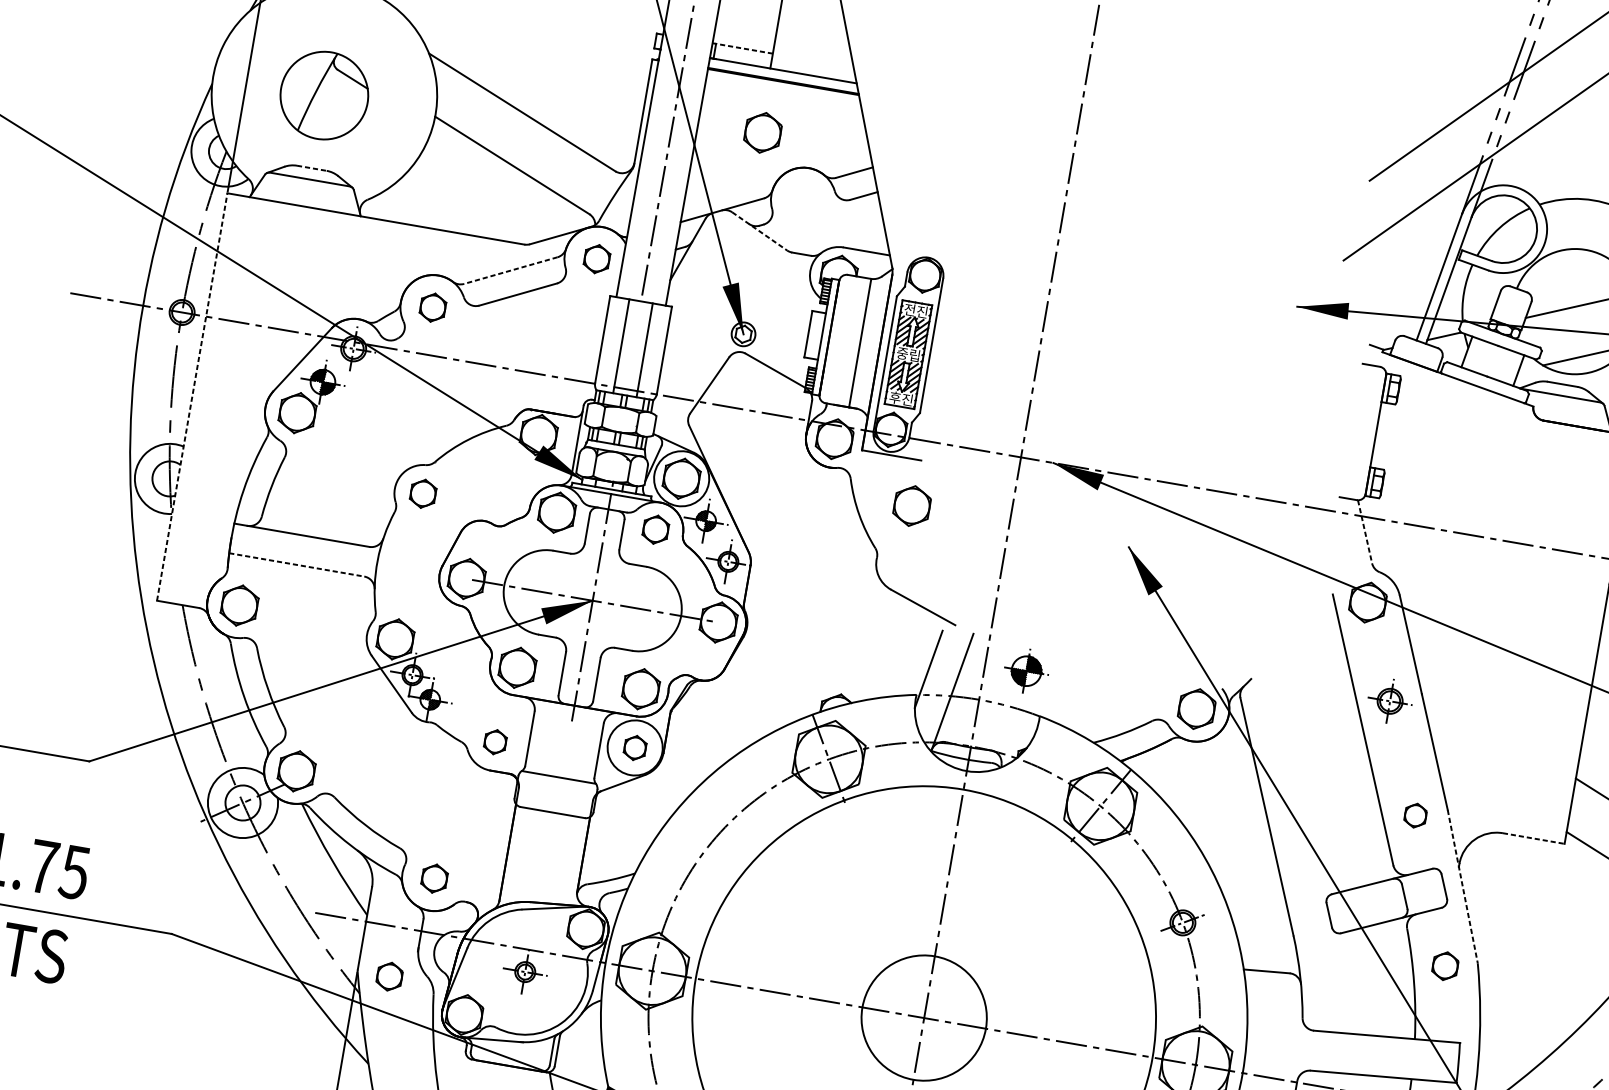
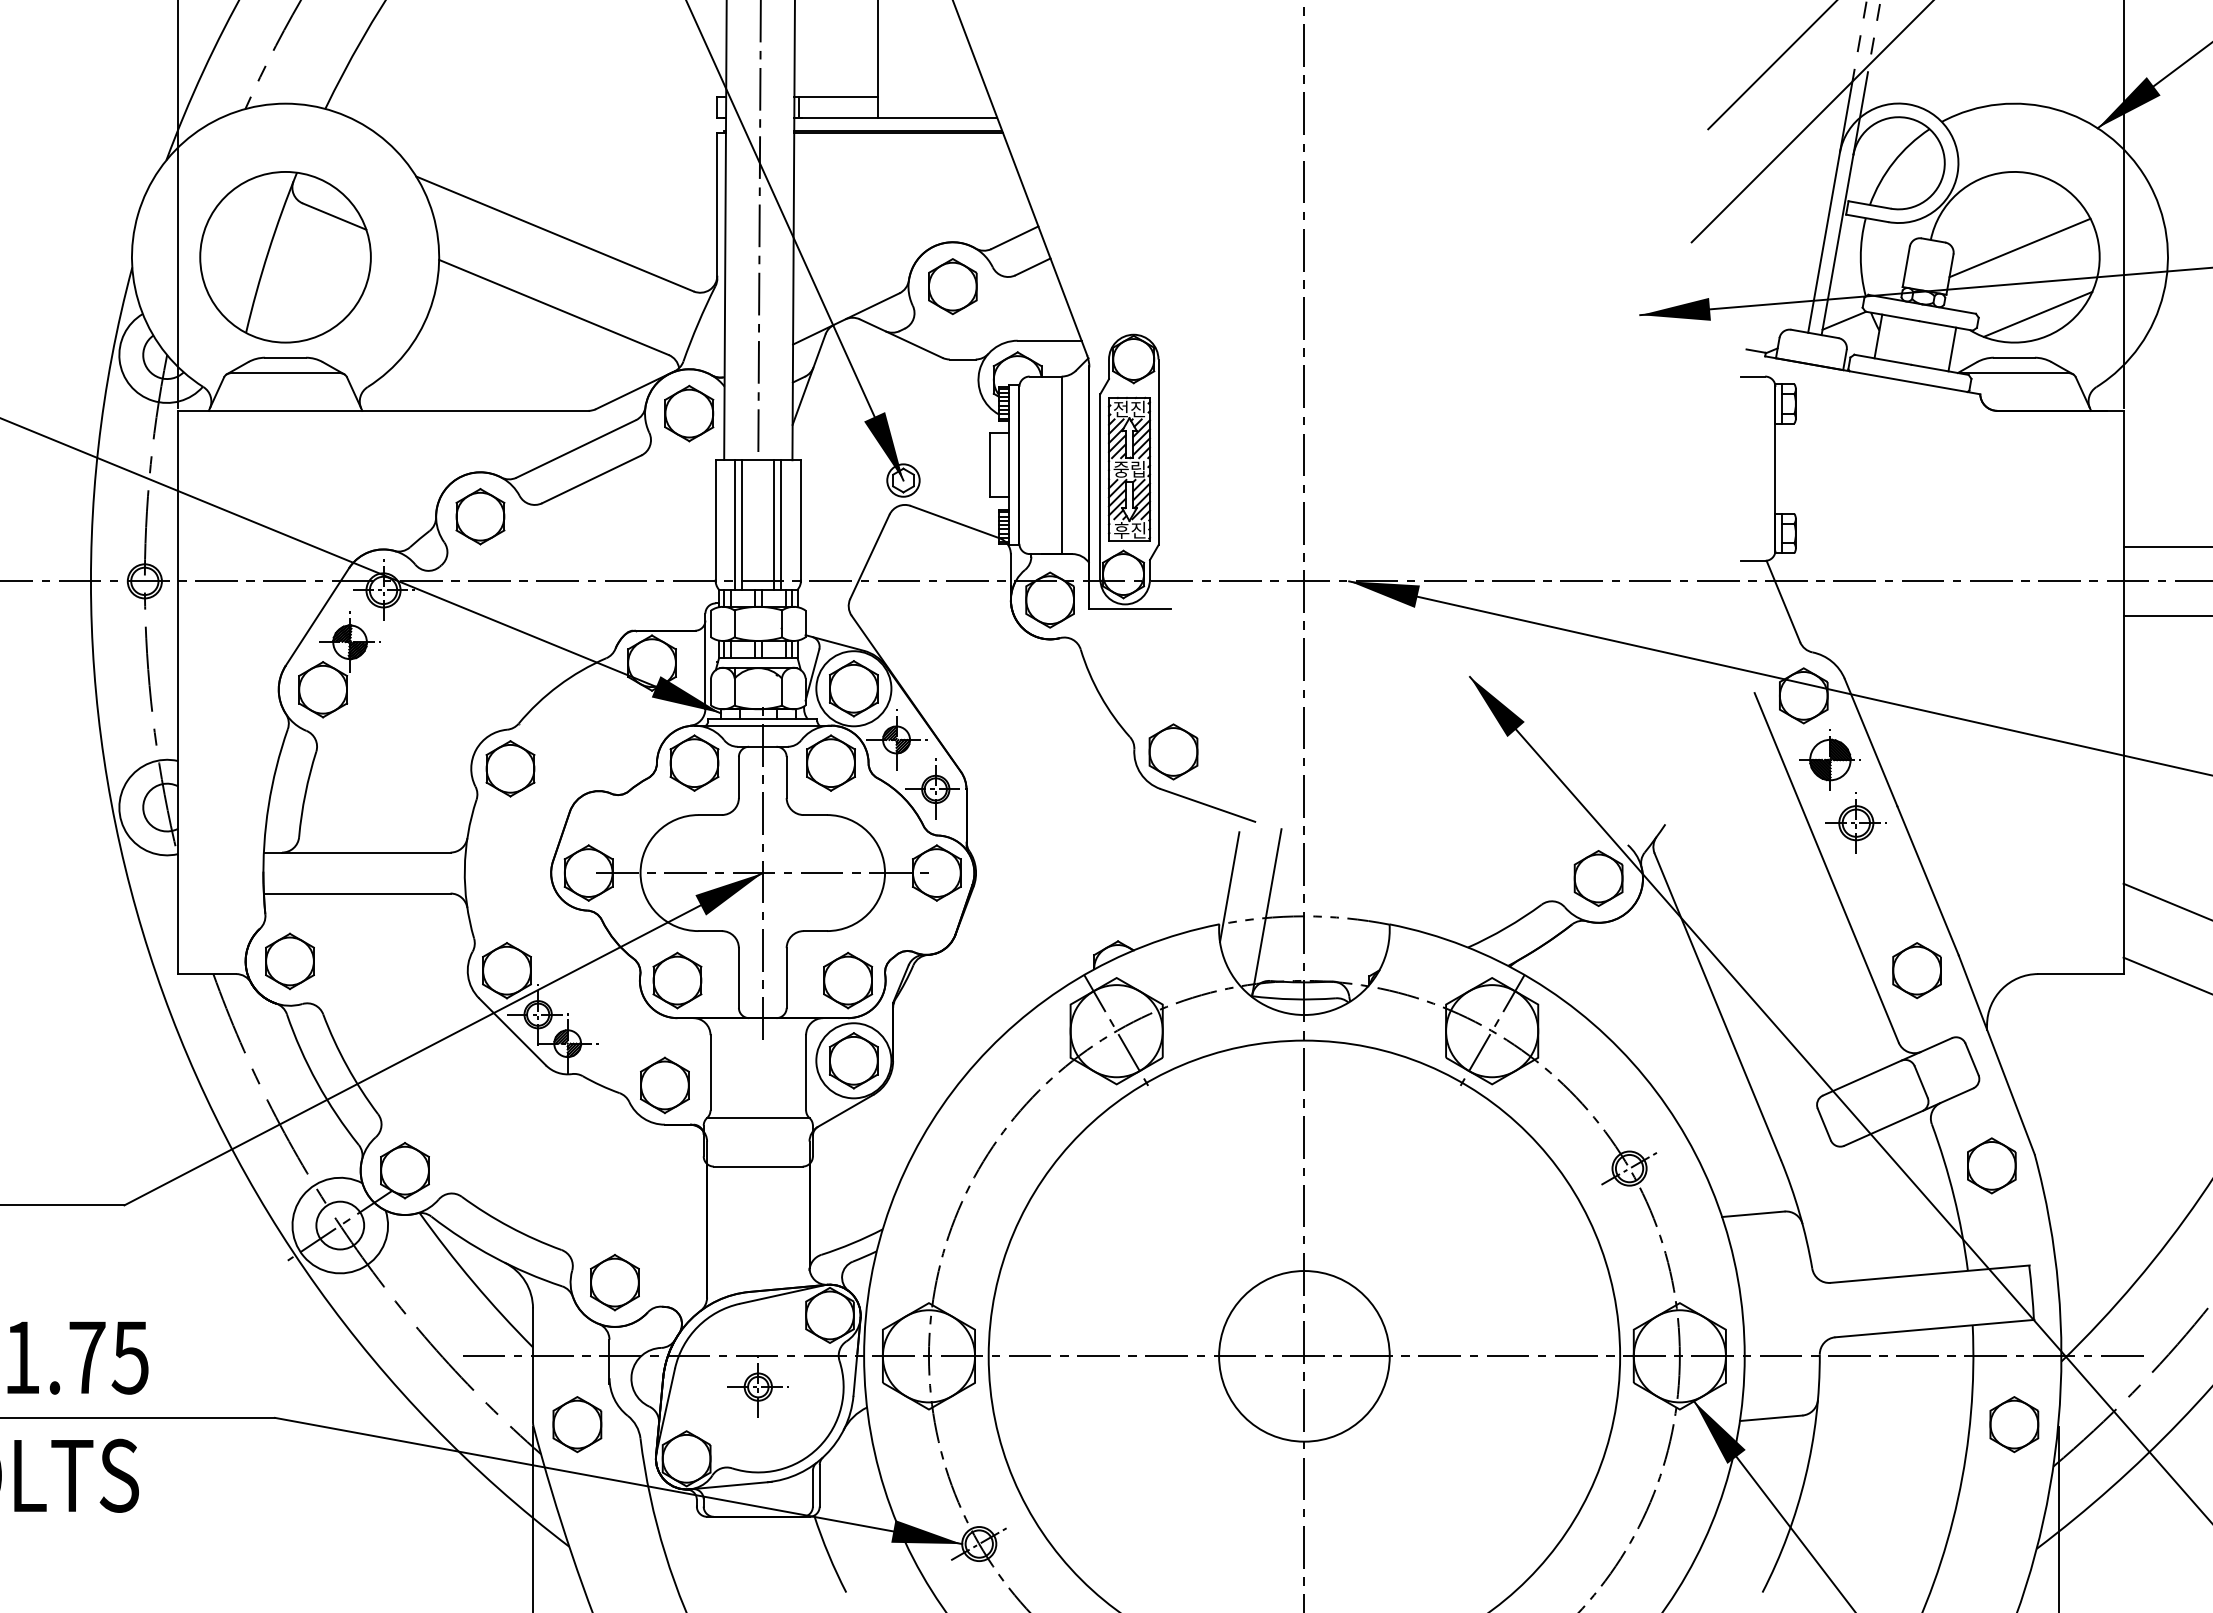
line: (742, 48) -> (836, 97), dashed -> solid
part: (324, 95) -> (285, 257), size x1.43
part: (762, 132) -> (952, 286), moved
line: (311, 168) -> (285, 357), dashed -> solid
line: (759, 231) -> (901, 338), dashed -> solid
part: (597, 259) -> (689, 413), size x1.43
line: (510, 270) -> (575, 449), dashed -> solid
part: (433, 307) -> (480, 516), size x1.43
line: (616, 345) -> (735, 524), added
line: (649, 350) -> (781, 524), added
line: (192, 397) -> (178, 692), dashed -> solid
part: (423, 493) -> (510, 768), size x1.43
part: (912, 505) -> (1173, 751), moved
part: (655, 529) -> (830, 762), size x1.43
line: (1365, 531) -> (1783, 601), dashed -> solid
line: (296, 564) -> (357, 893), dashed -> solid
part: (1025, 670) -> (1829, 759), moved
part: (495, 742) -> (664, 1085), size x1.67
part: (634, 747) -> (853, 1060), size x1.67
part: (1415, 815) -> (1916, 970), size x1.67
line: (1533, 838) -> (2080, 974), dashed -> solid
part: (434, 878) -> (614, 1282), size x1.43
line: (1462, 886) -> (1996, 1055), dashed -> solid
part: (1445, 965) -> (1991, 1165), size x1.43
part: (389, 976) -> (577, 1424), size x1.43

